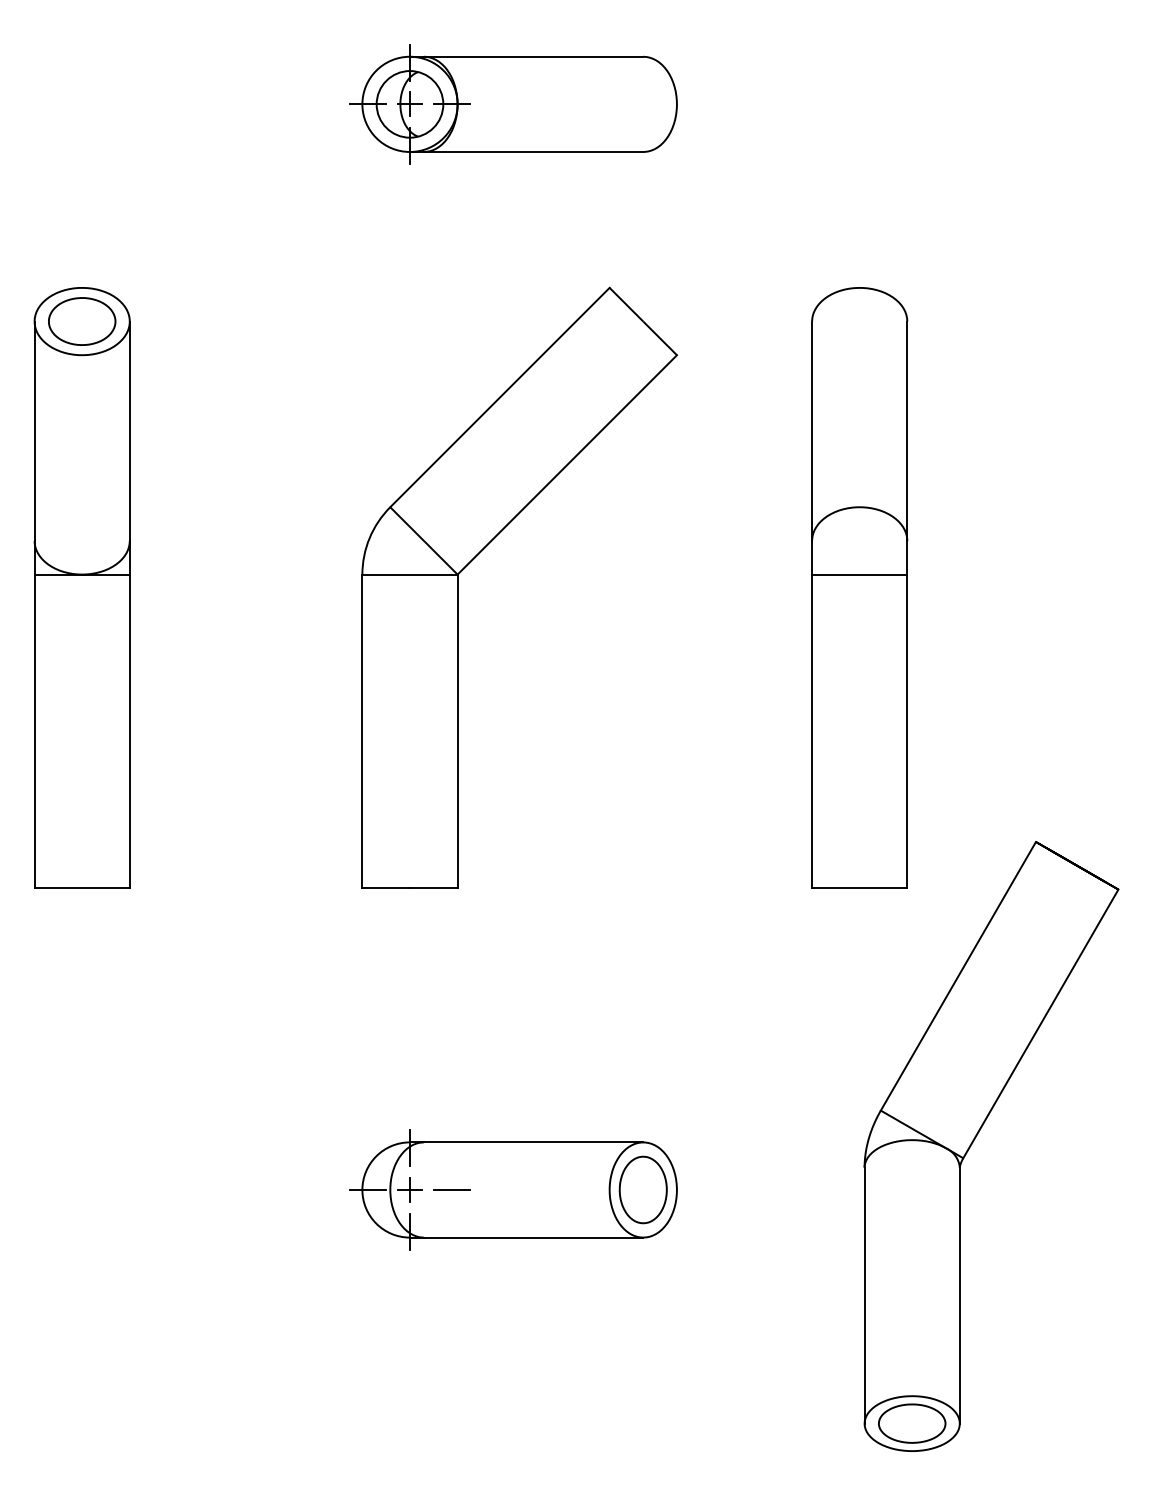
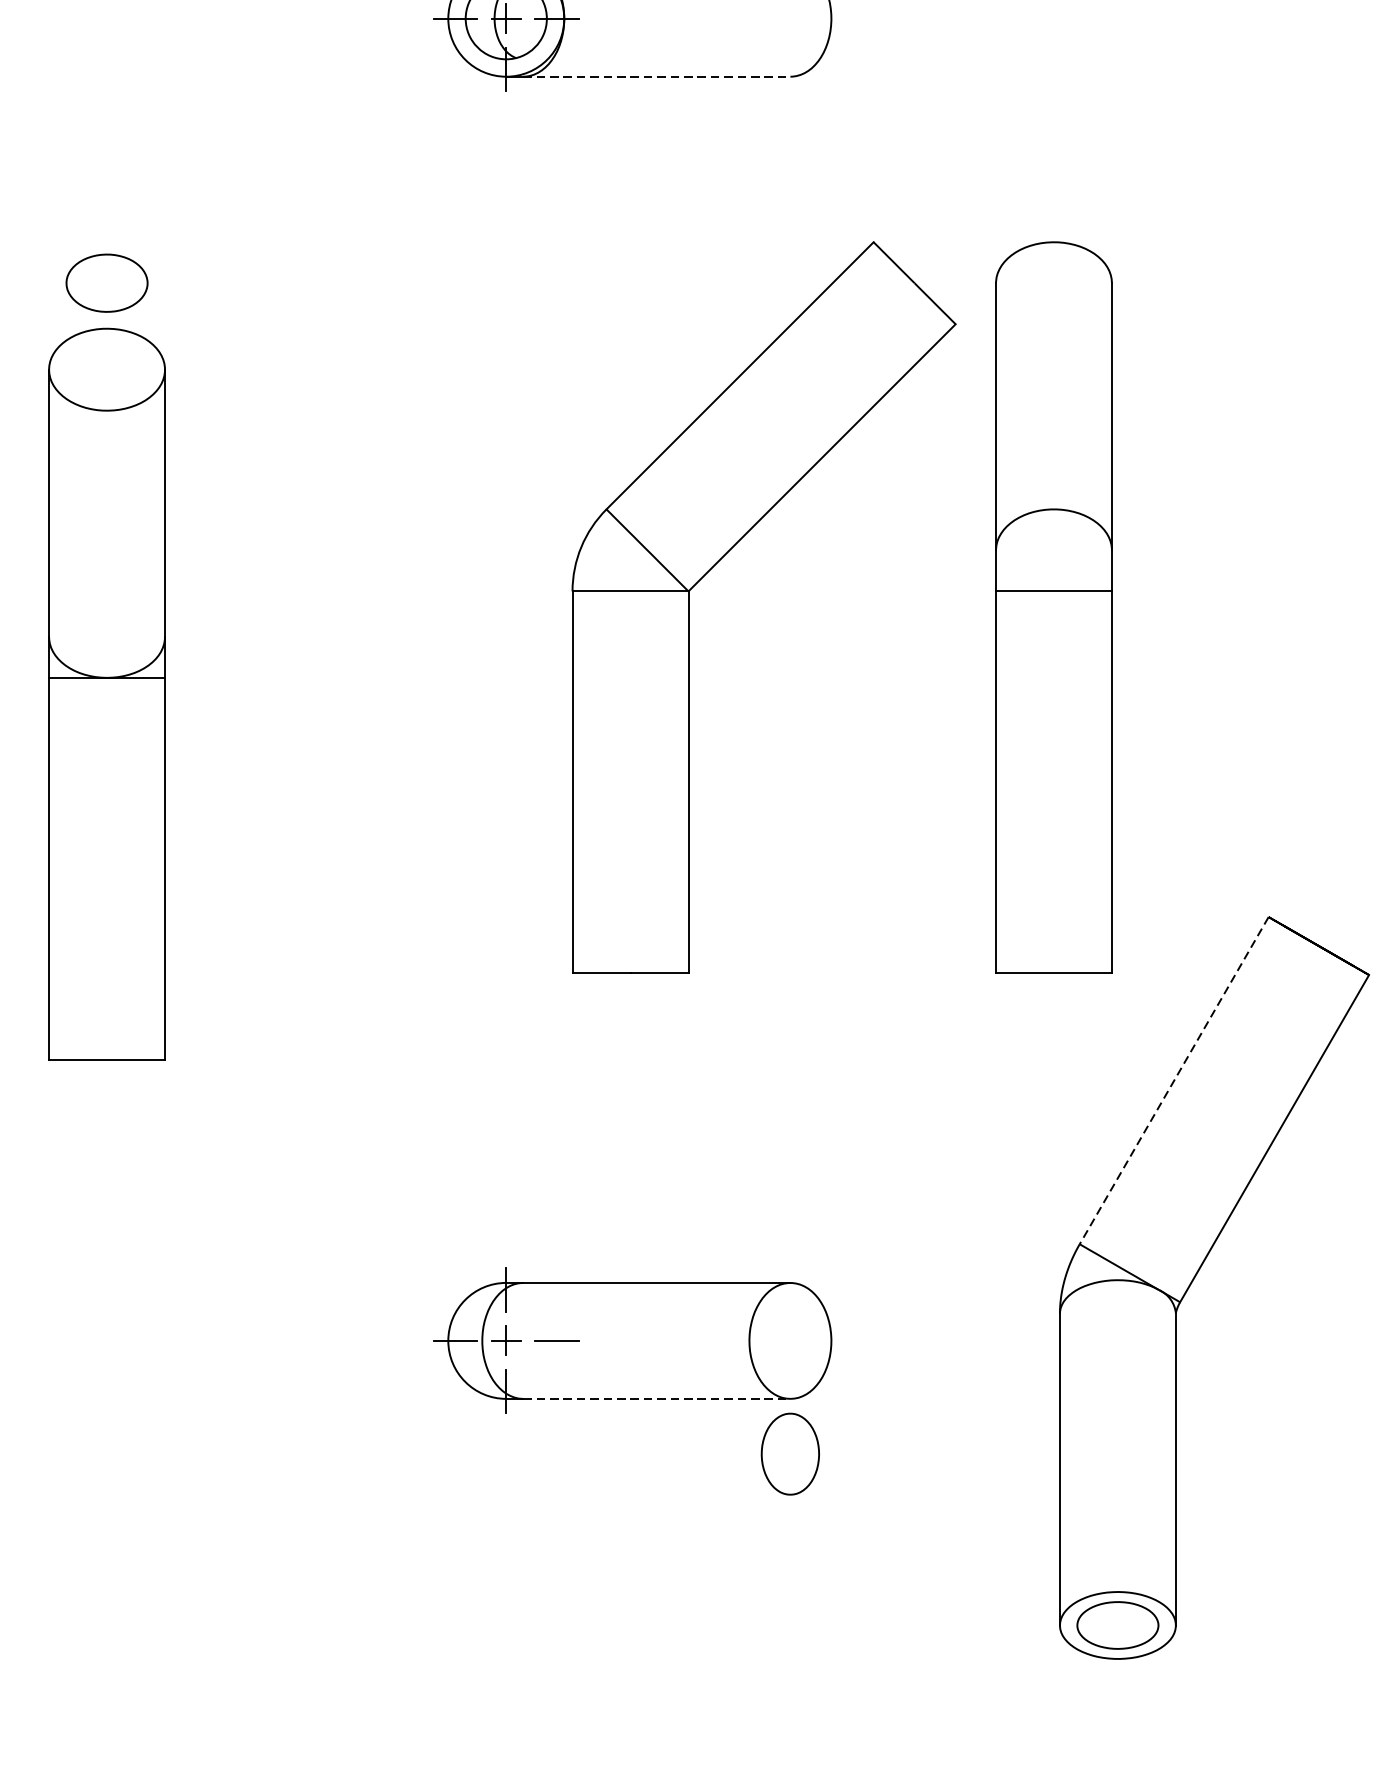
line: (533, 151) -> (656, 76), solid -> dashed
part: (483, 550) -> (720, 562), moved
part: (81, 587) -> (106, 693), moved
line: (958, 976) -> (1174, 1080), solid -> dashed
part: (642, 1189) -> (789, 1453), moved
line: (533, 1237) -> (656, 1398), solid -> dashed

